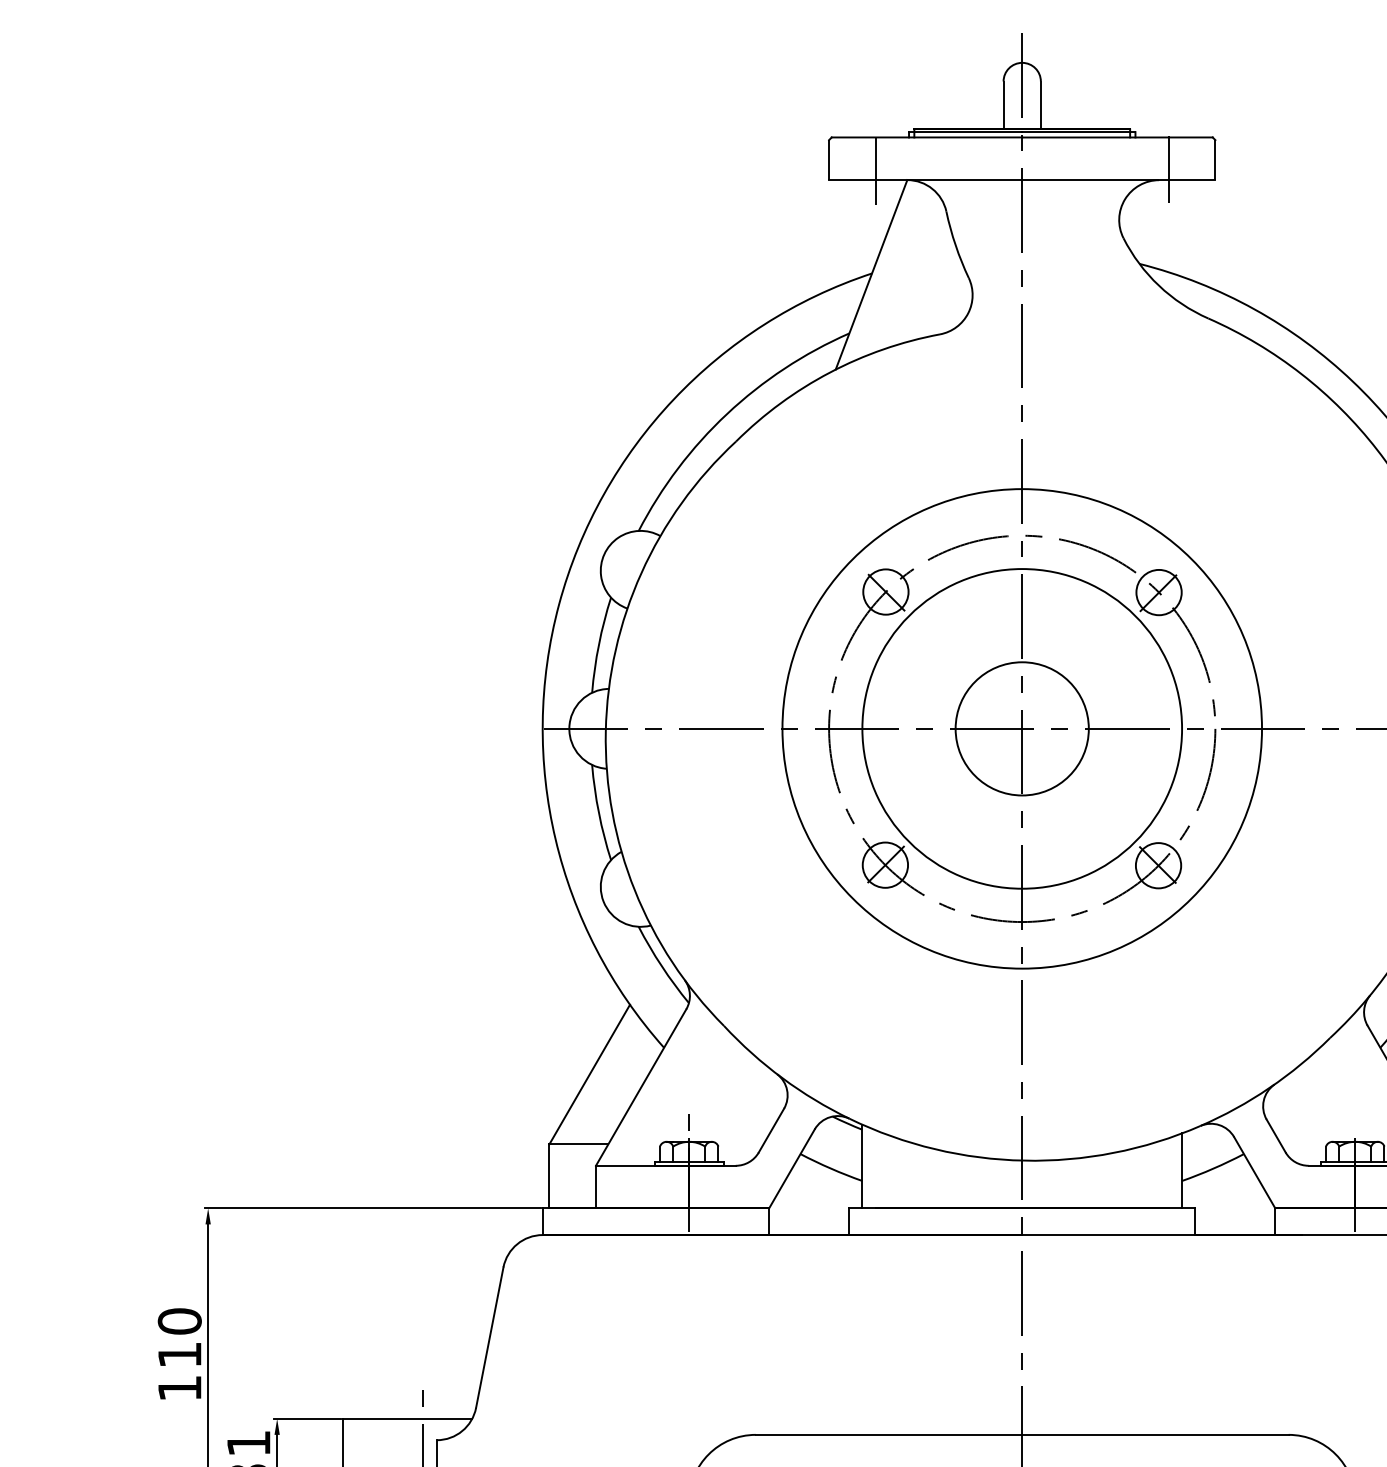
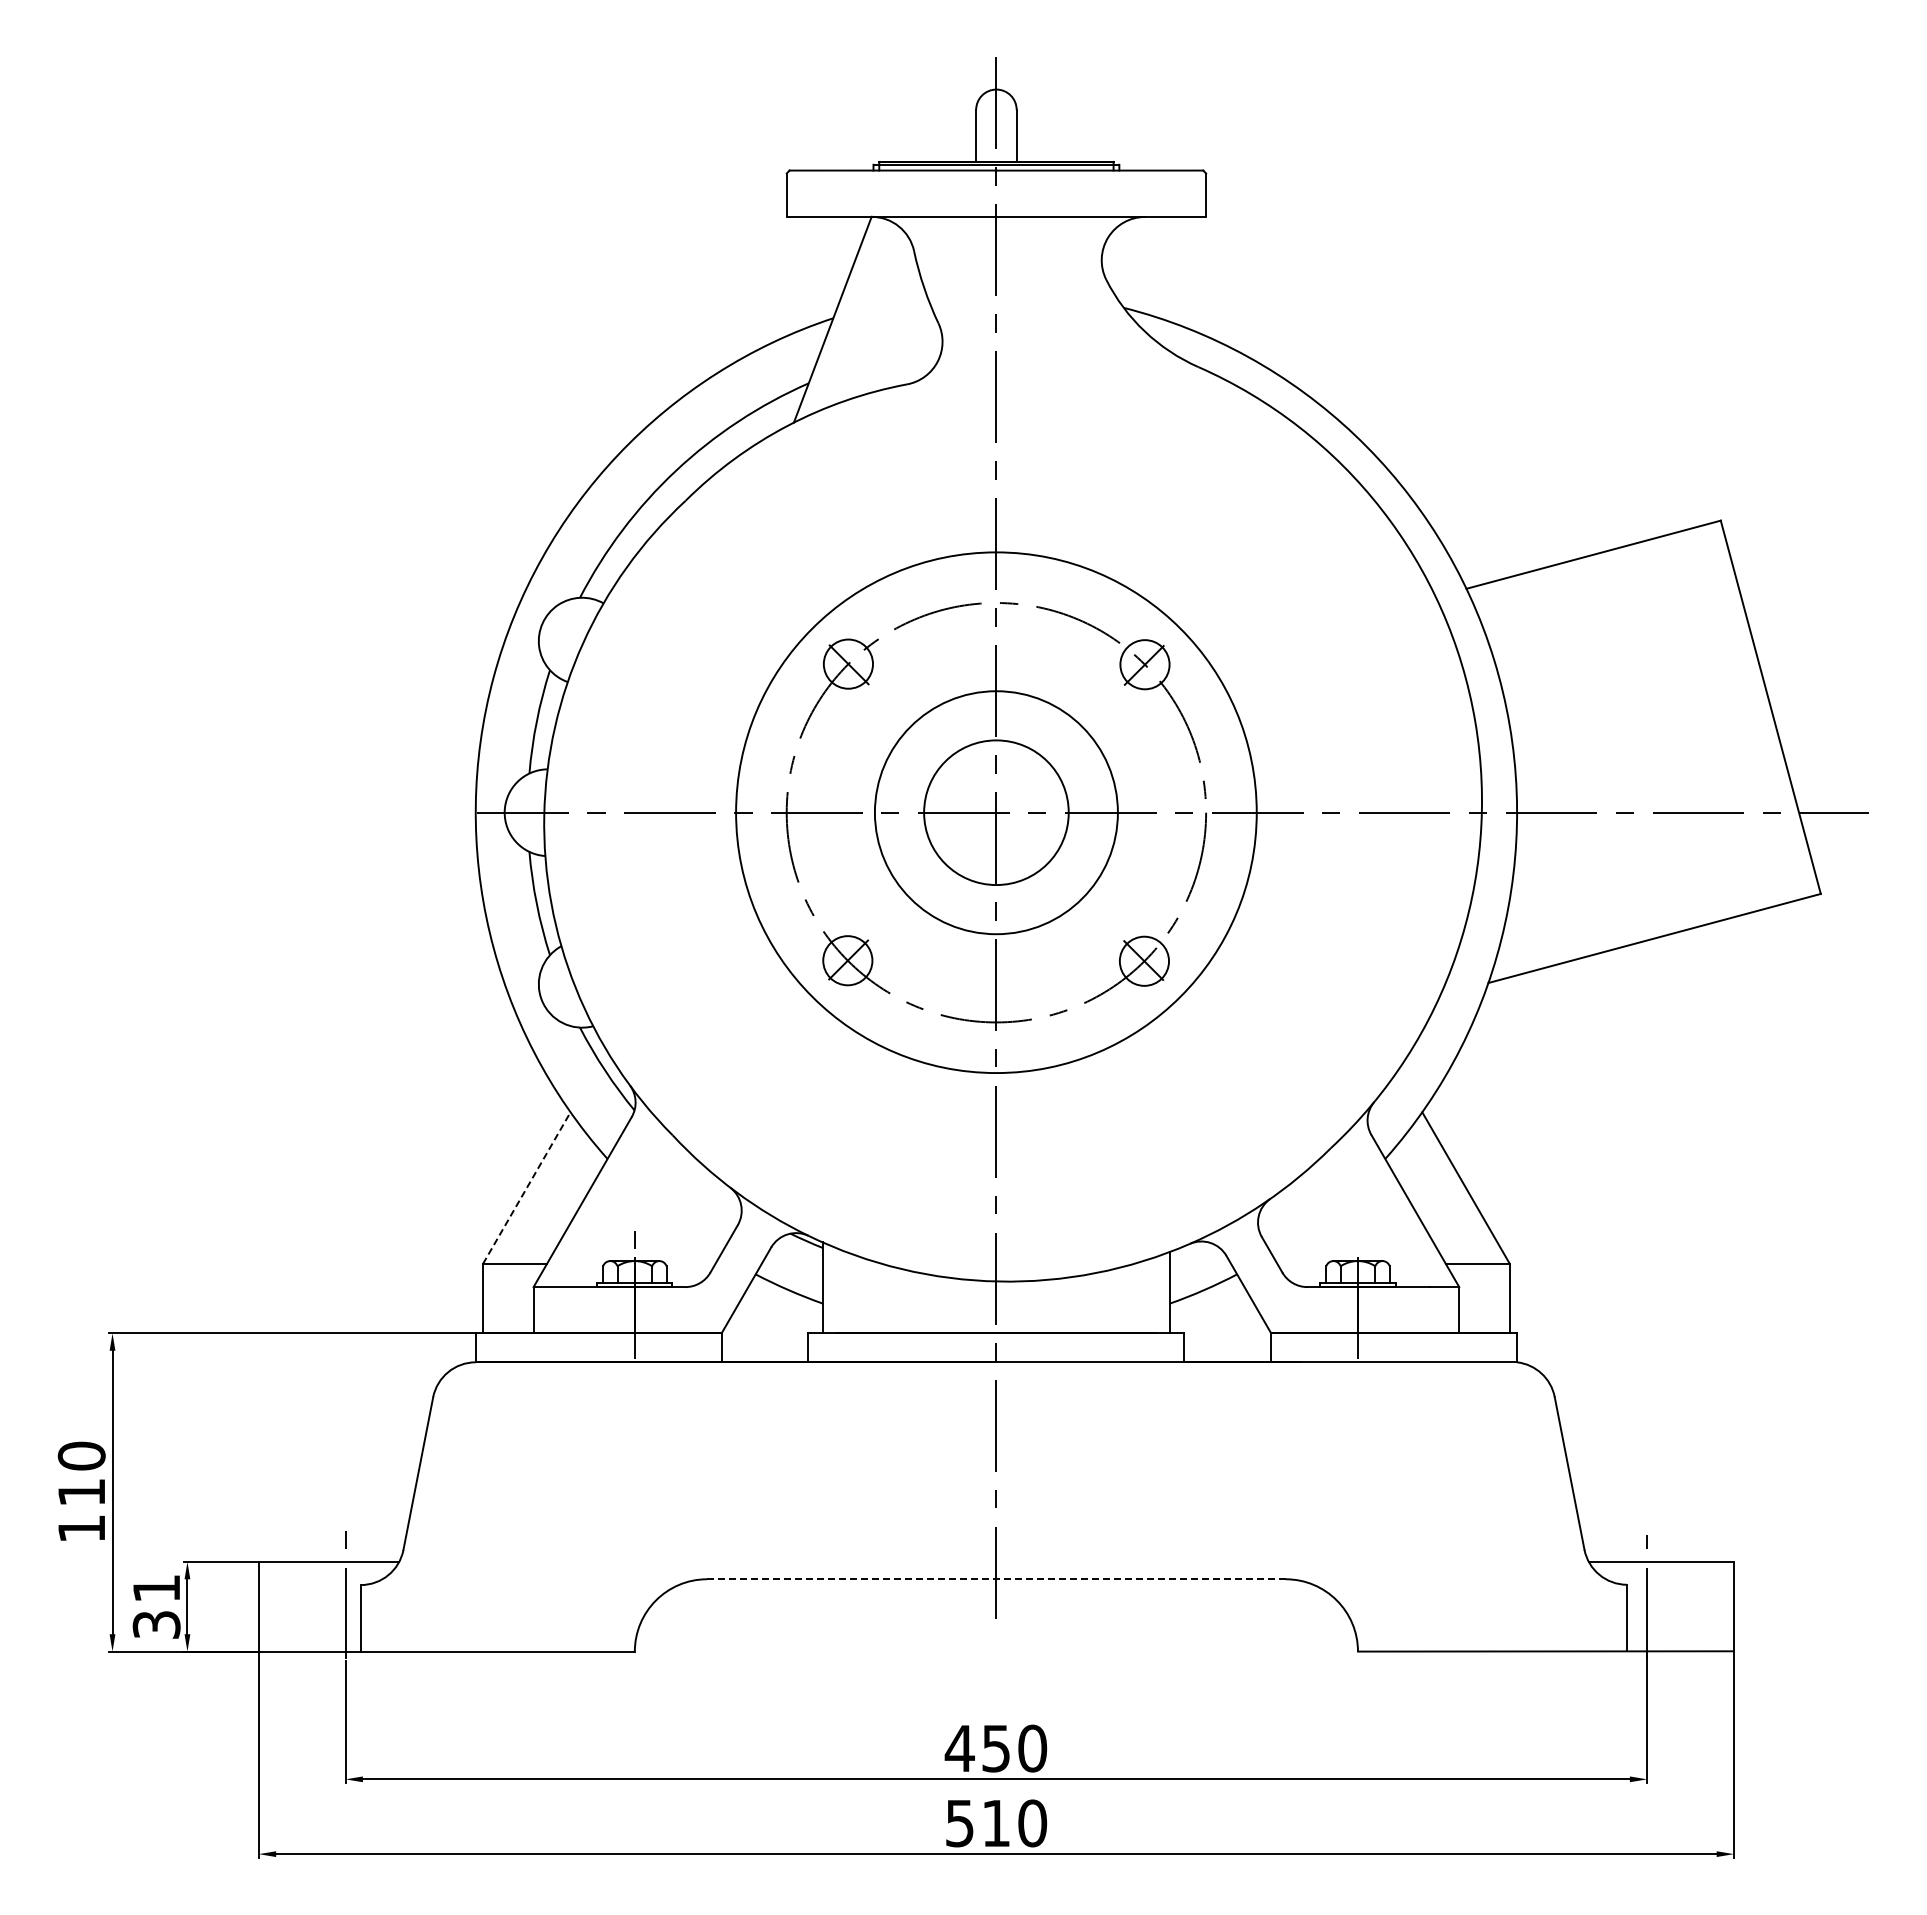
line: (1168, 168) -> (1155, 204), removed
line: (875, 170) -> (837, 206), removed
circle: (1021, 728) -> (995, 812), size x0.7
line: (589, 1074) -> (526, 1188), solid -> dashed
line: (1021, 1435) -> (995, 1579), solid -> dashed

